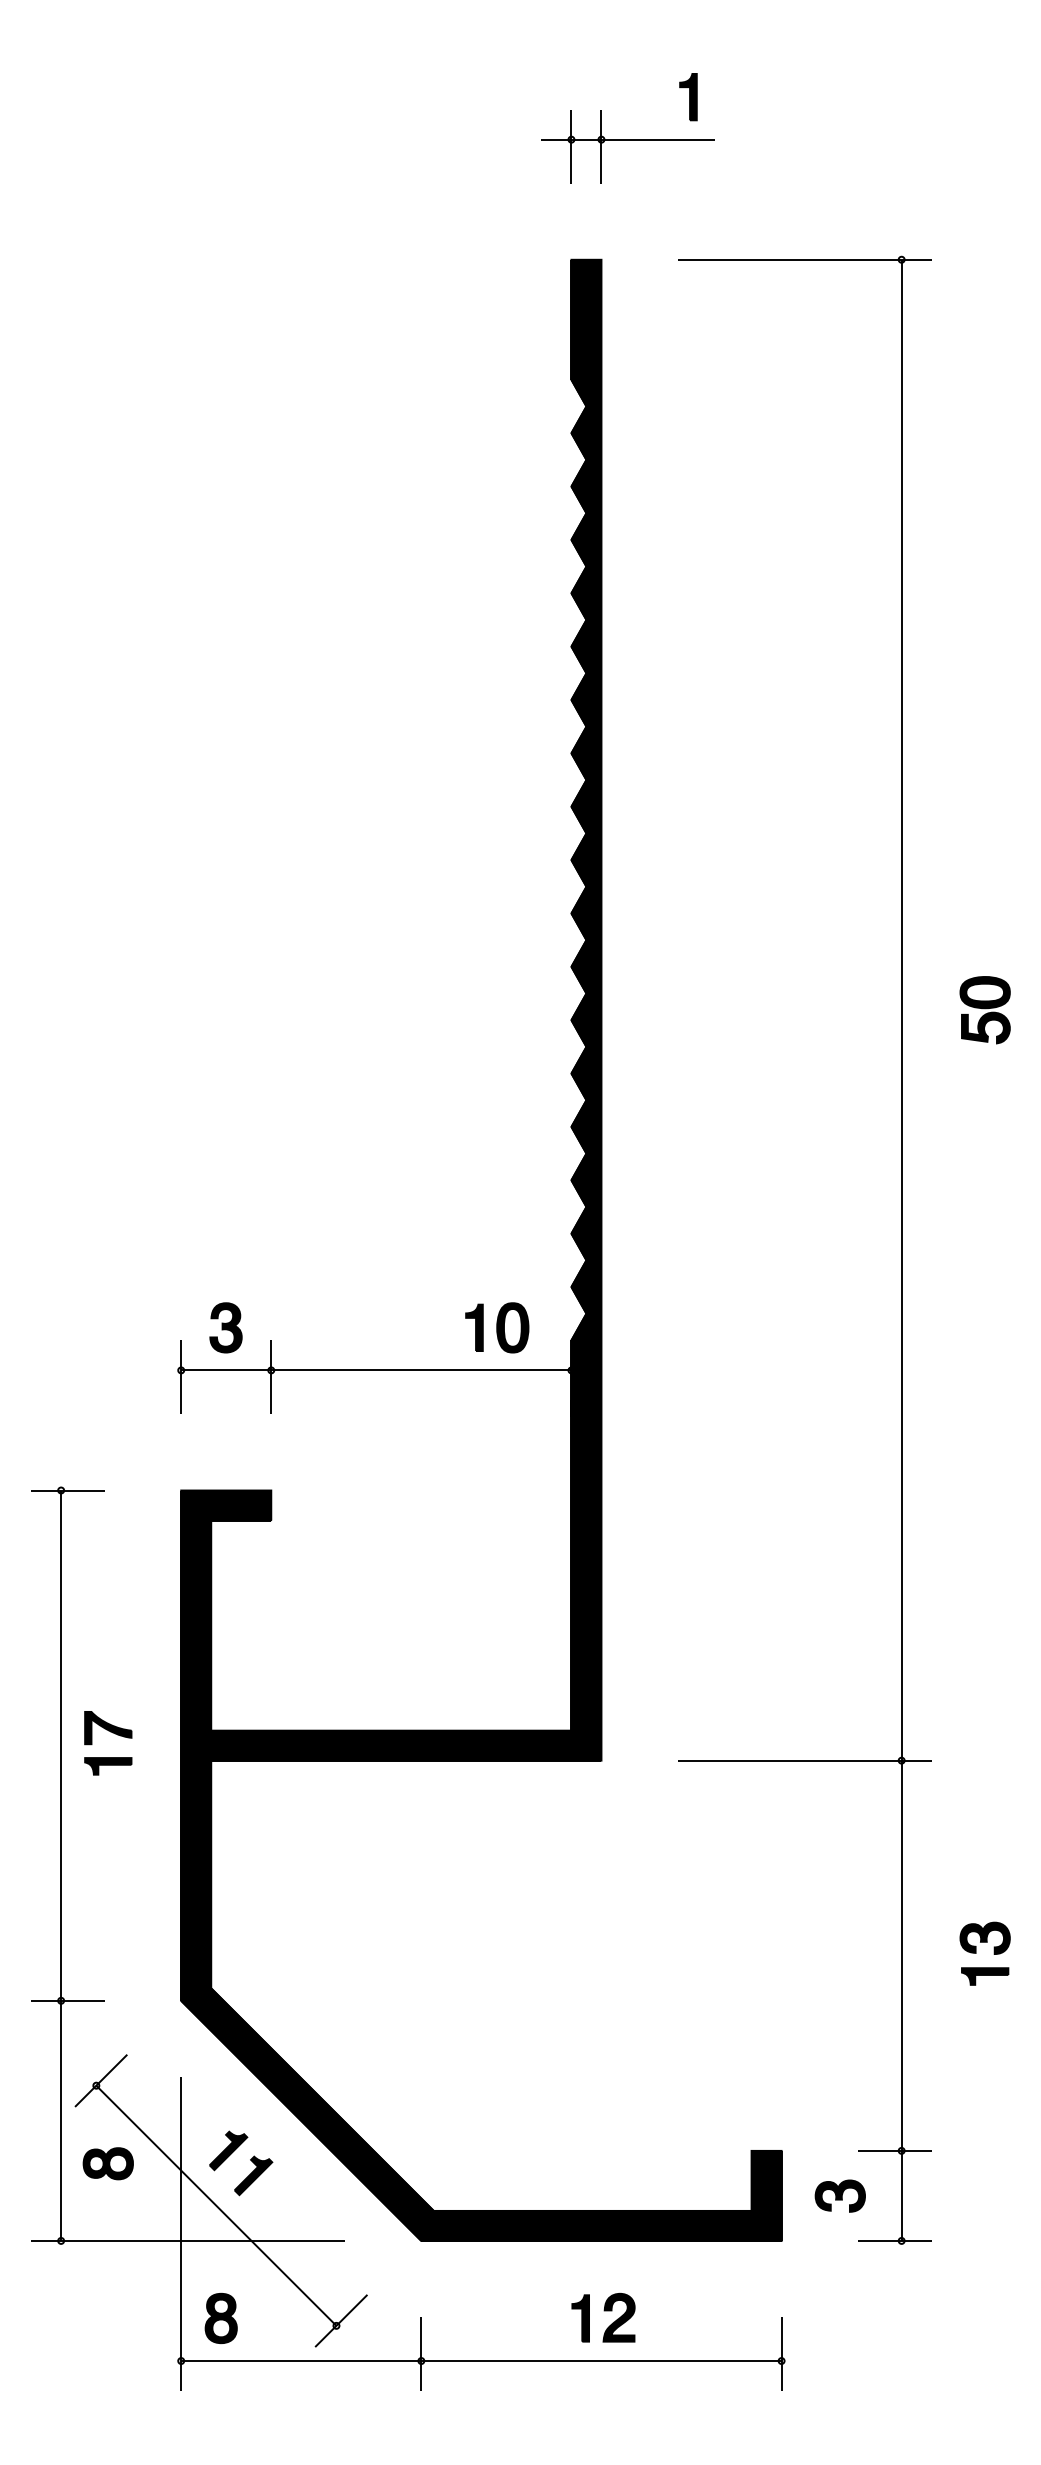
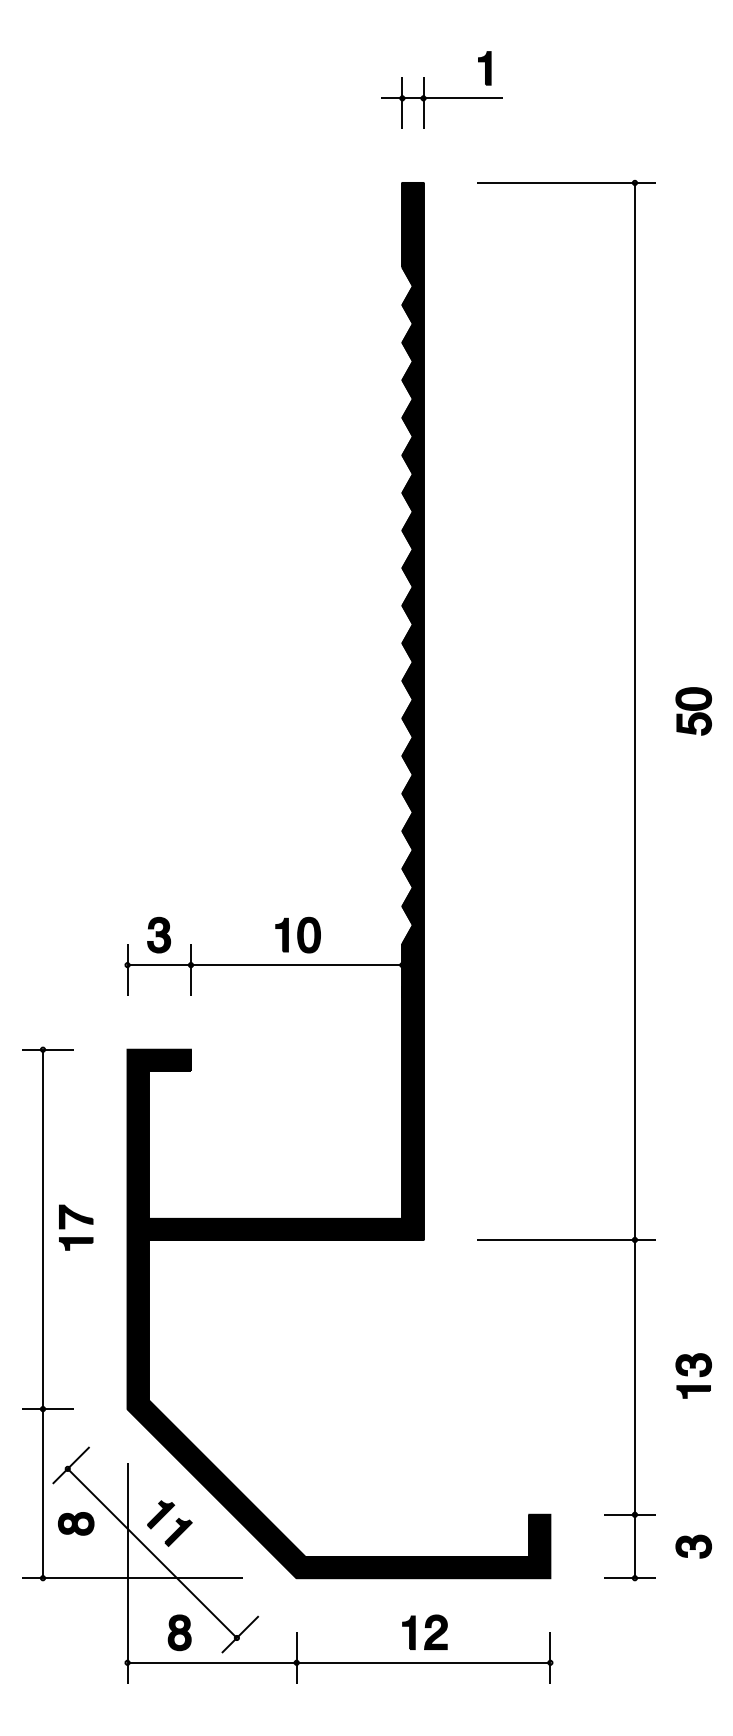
part: (496, 1326) -> (297, 934), moved
part: (839, 2195) -> (693, 1546), moved
part: (220, 2318) -> (179, 1632), moved

